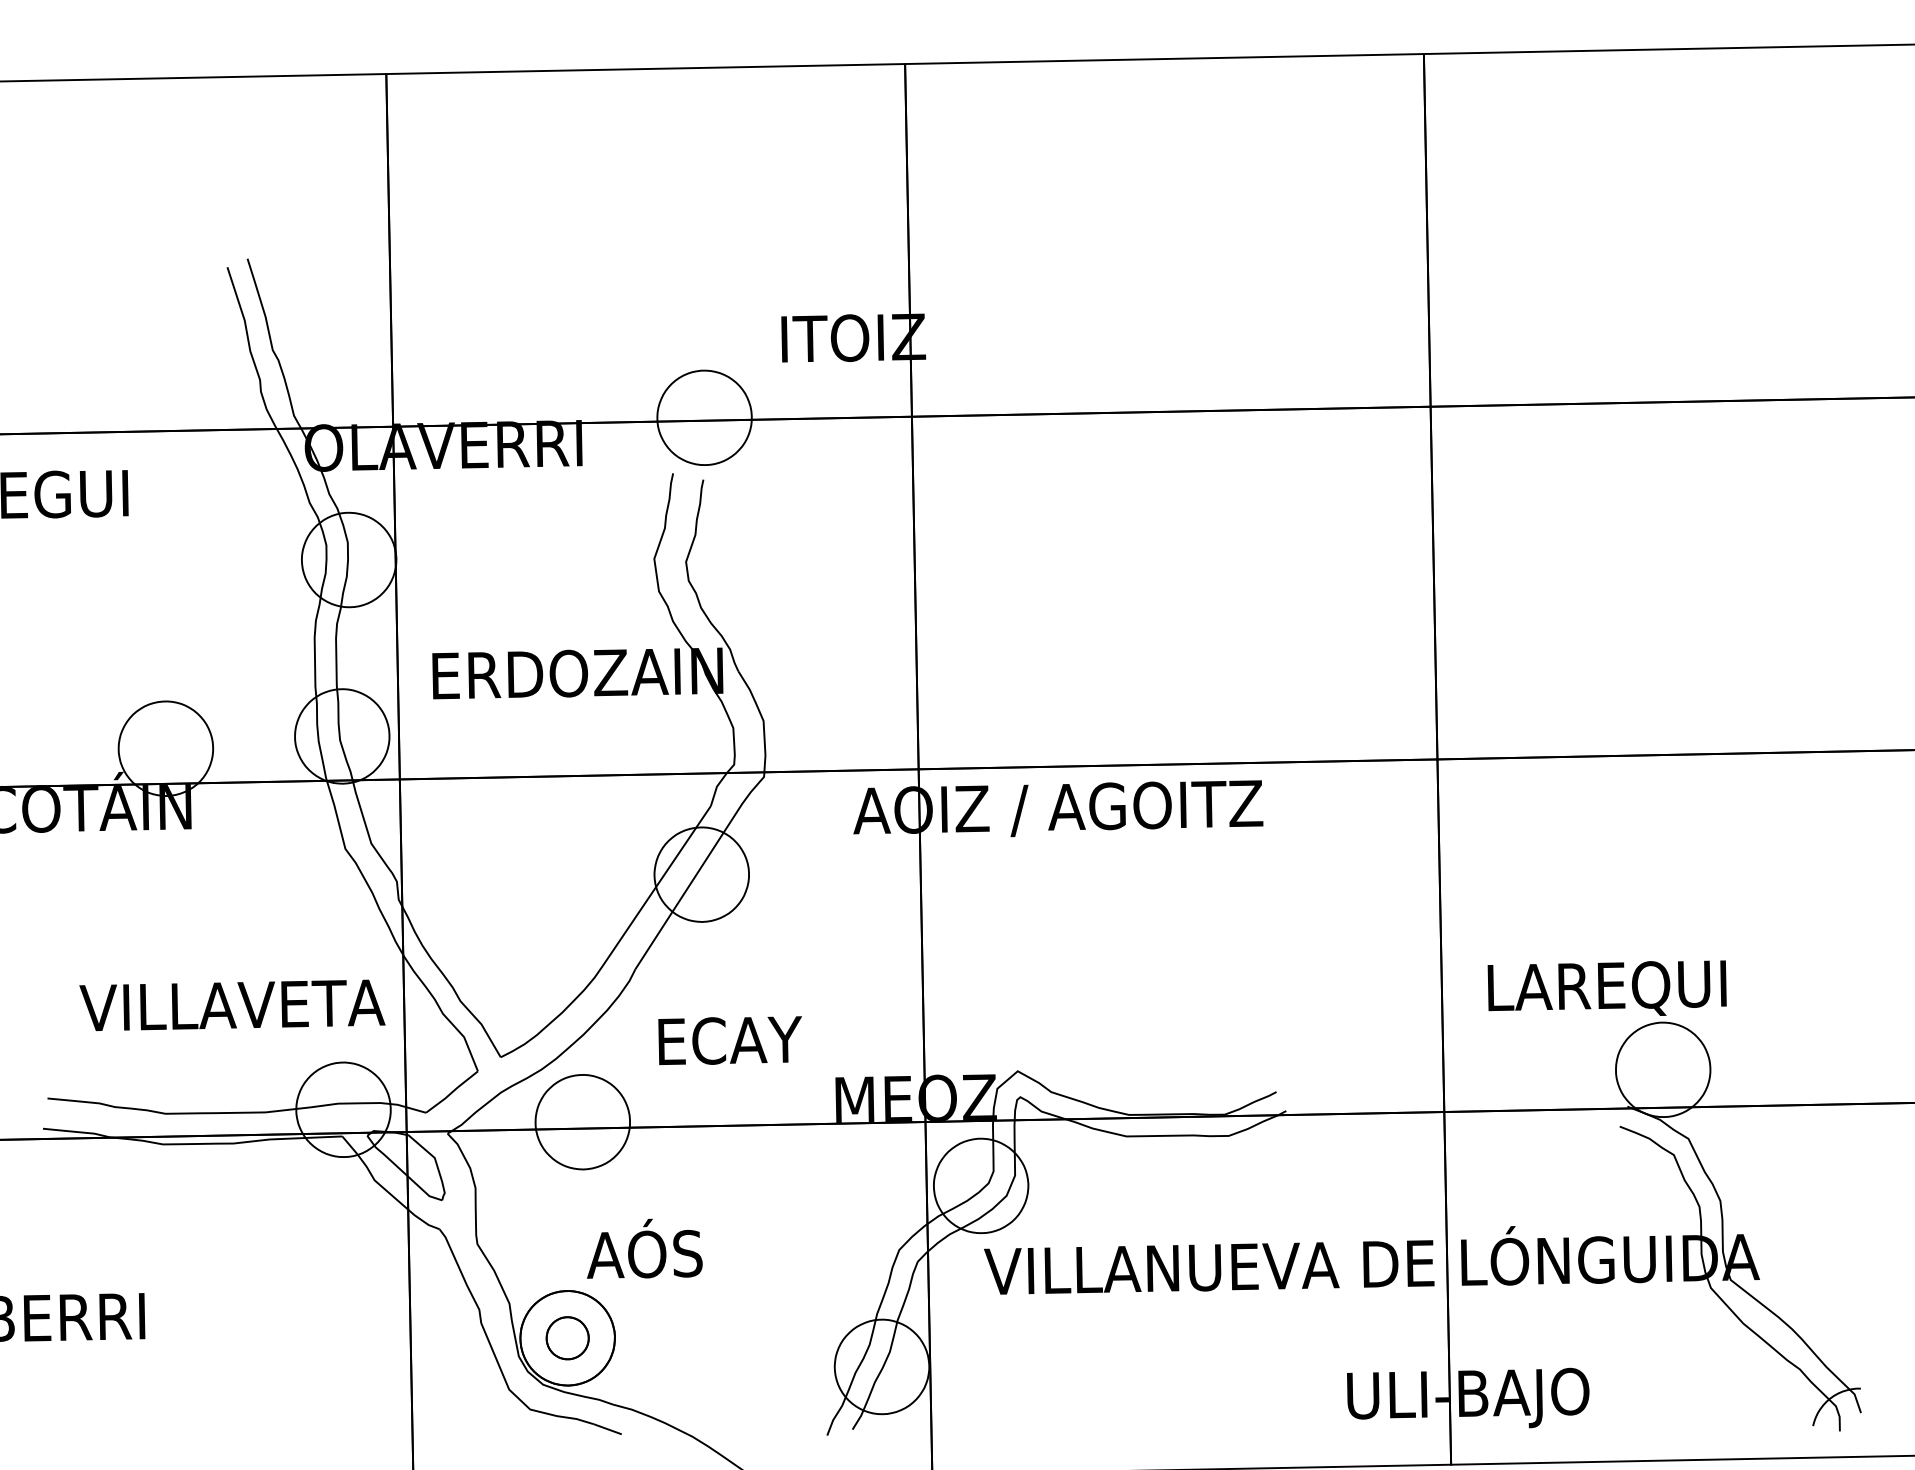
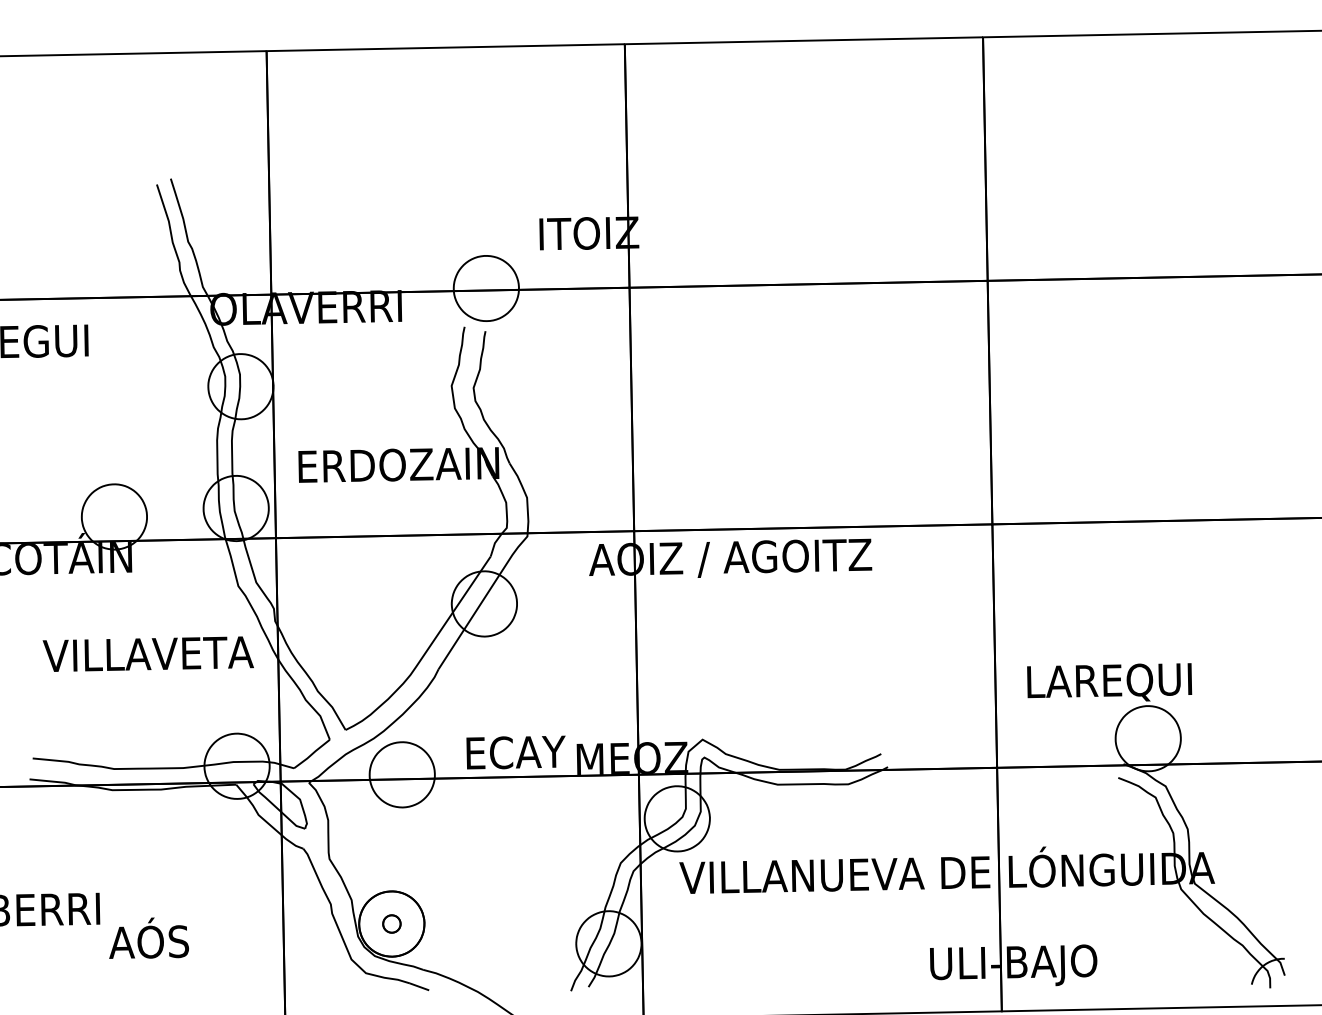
text: (231, 1004) -> (147, 653), moved
text: (729, 1040) -> (515, 752), moved
text: (643, 1247) -> (148, 937), moved
part: (567, 1337) -> (391, 923), size x0.6

